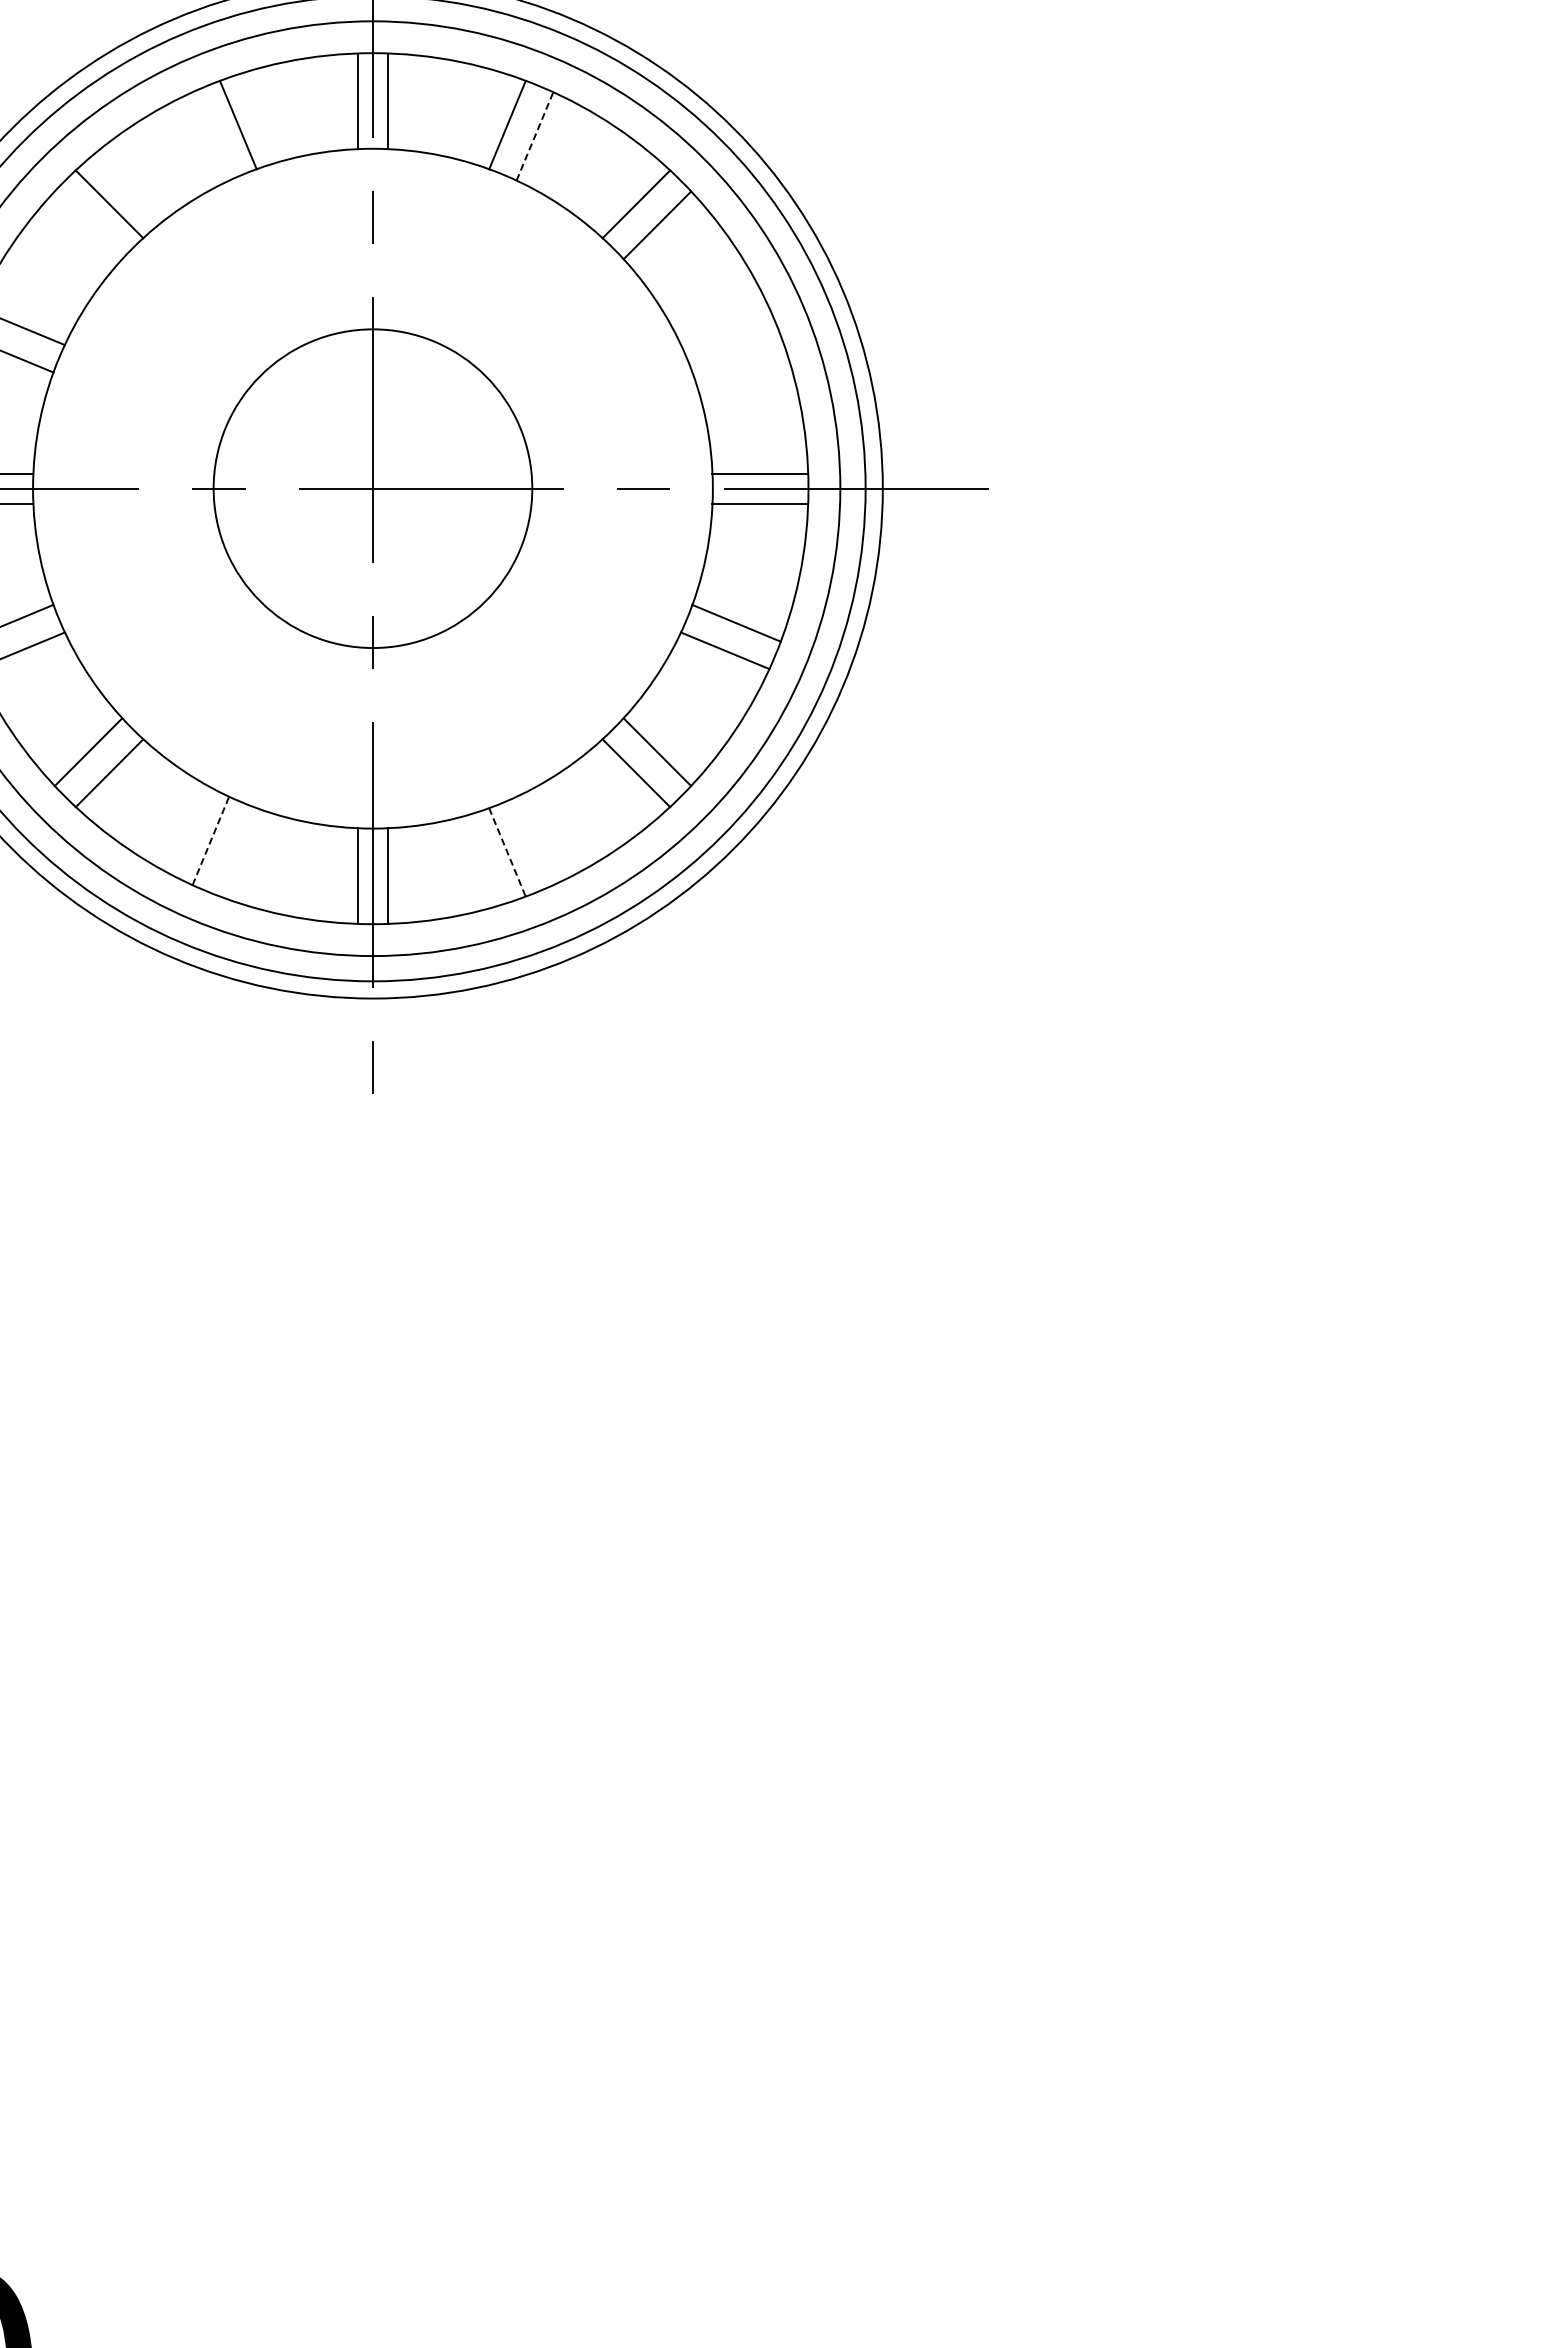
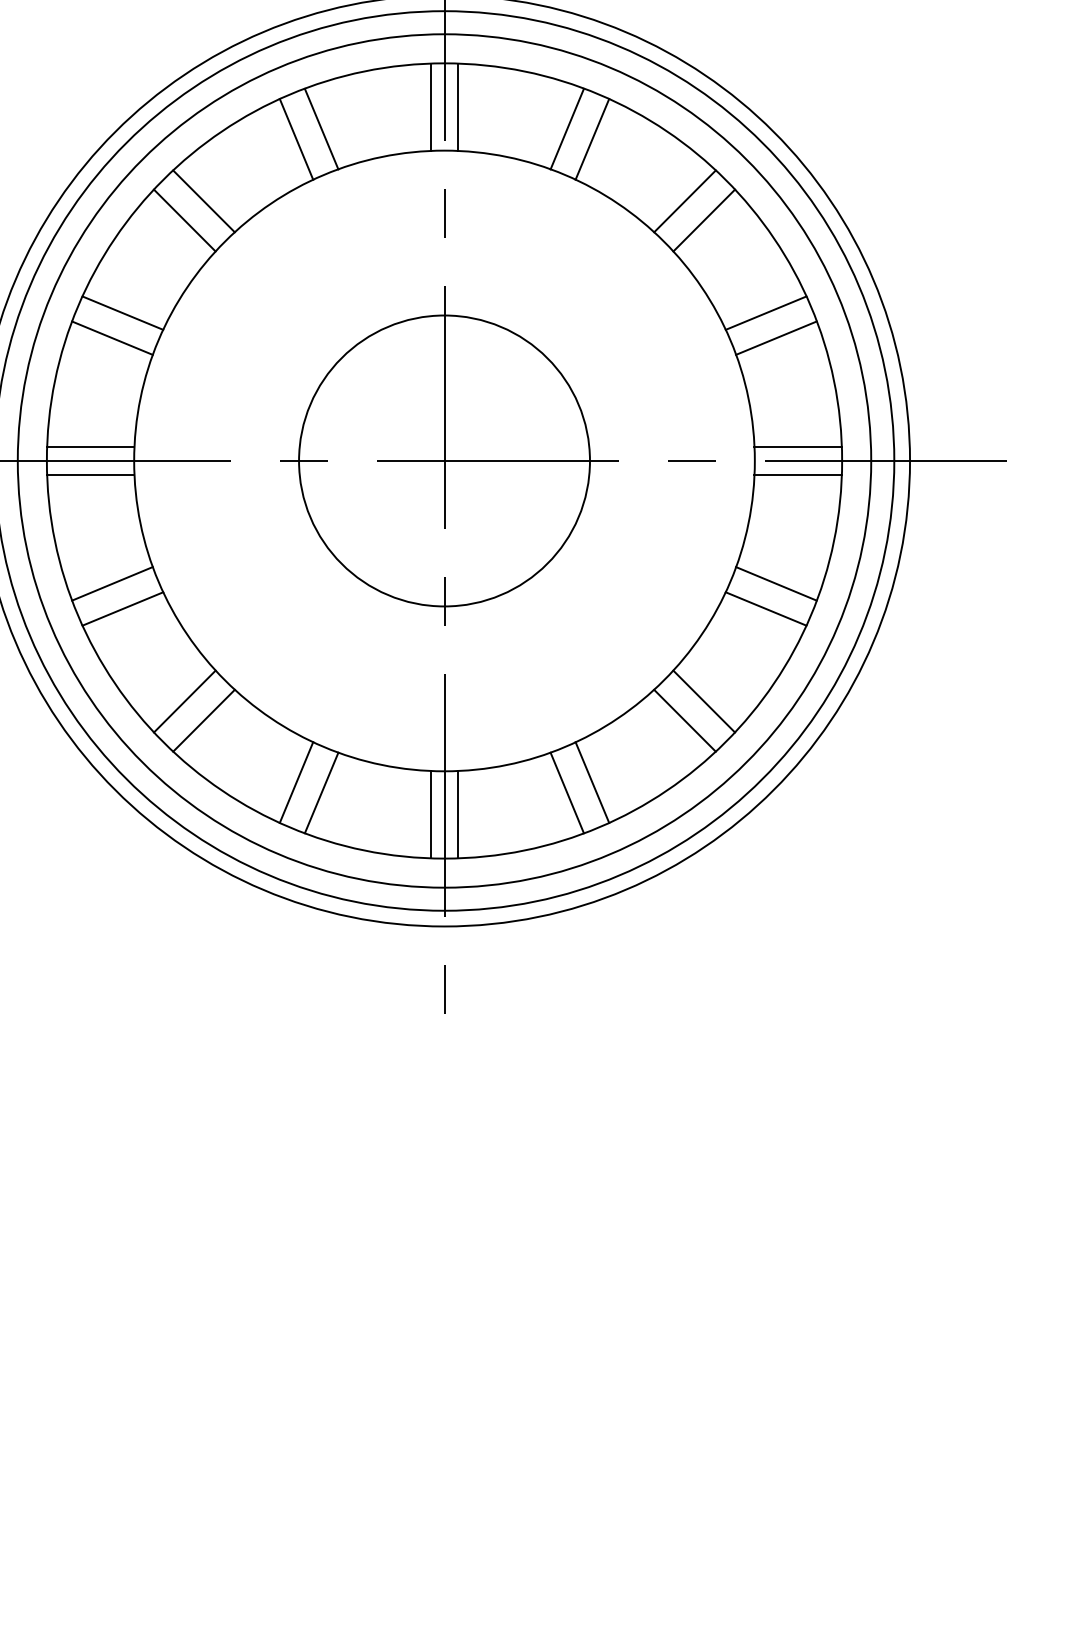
line: (210, 136) -> (296, 139), added
line: (534, 136) -> (591, 139), dashed -> solid
line: (88, 225) -> (184, 220), added
line: (725, 326) -> (766, 312), added
line: (736, 353) -> (776, 337), added
line: (210, 840) -> (296, 782), dashed -> solid
line: (534, 840) -> (591, 782), added
line: (238, 852) -> (321, 793), added
line: (507, 852) -> (567, 793), dashed -> solid

